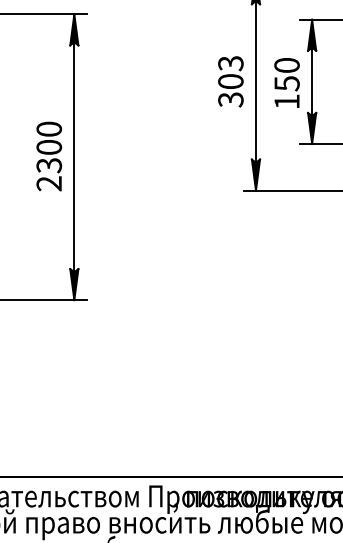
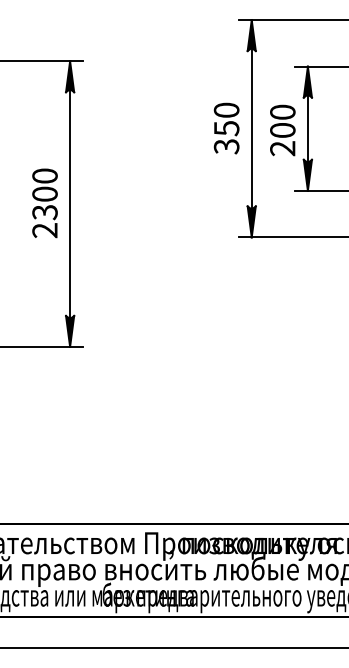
text: (230, 72) -> (226, 119), 303 -> 350
text: (286, 92) -> (282, 139), 150 -> 200

